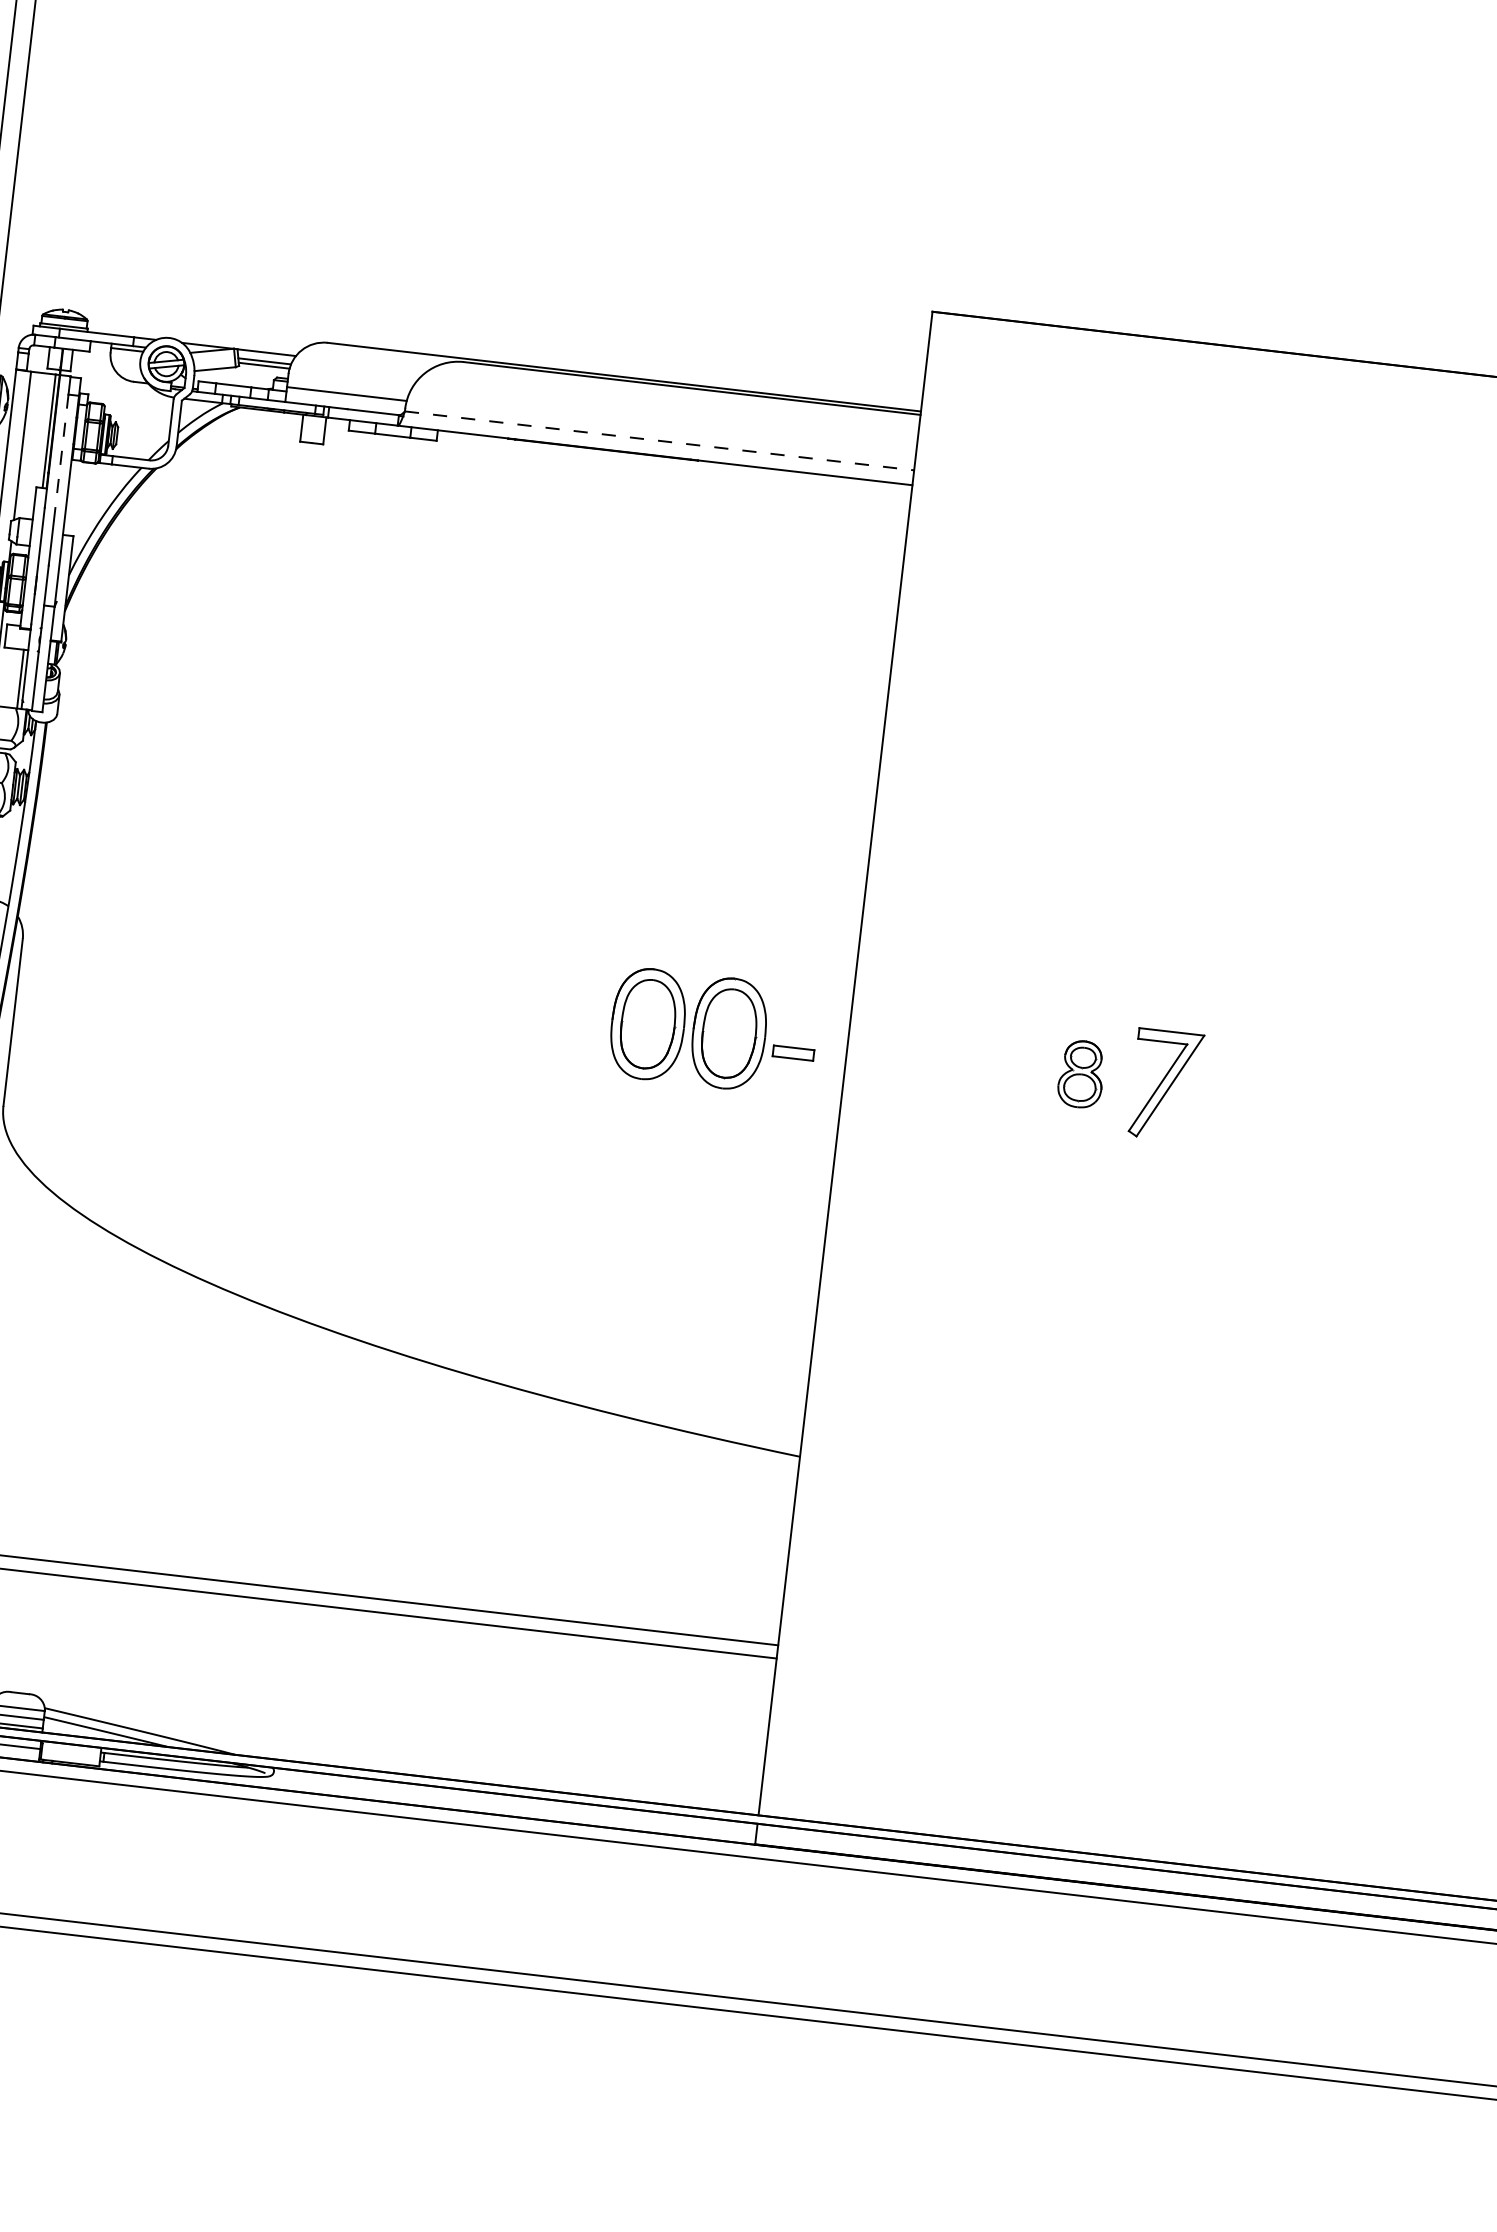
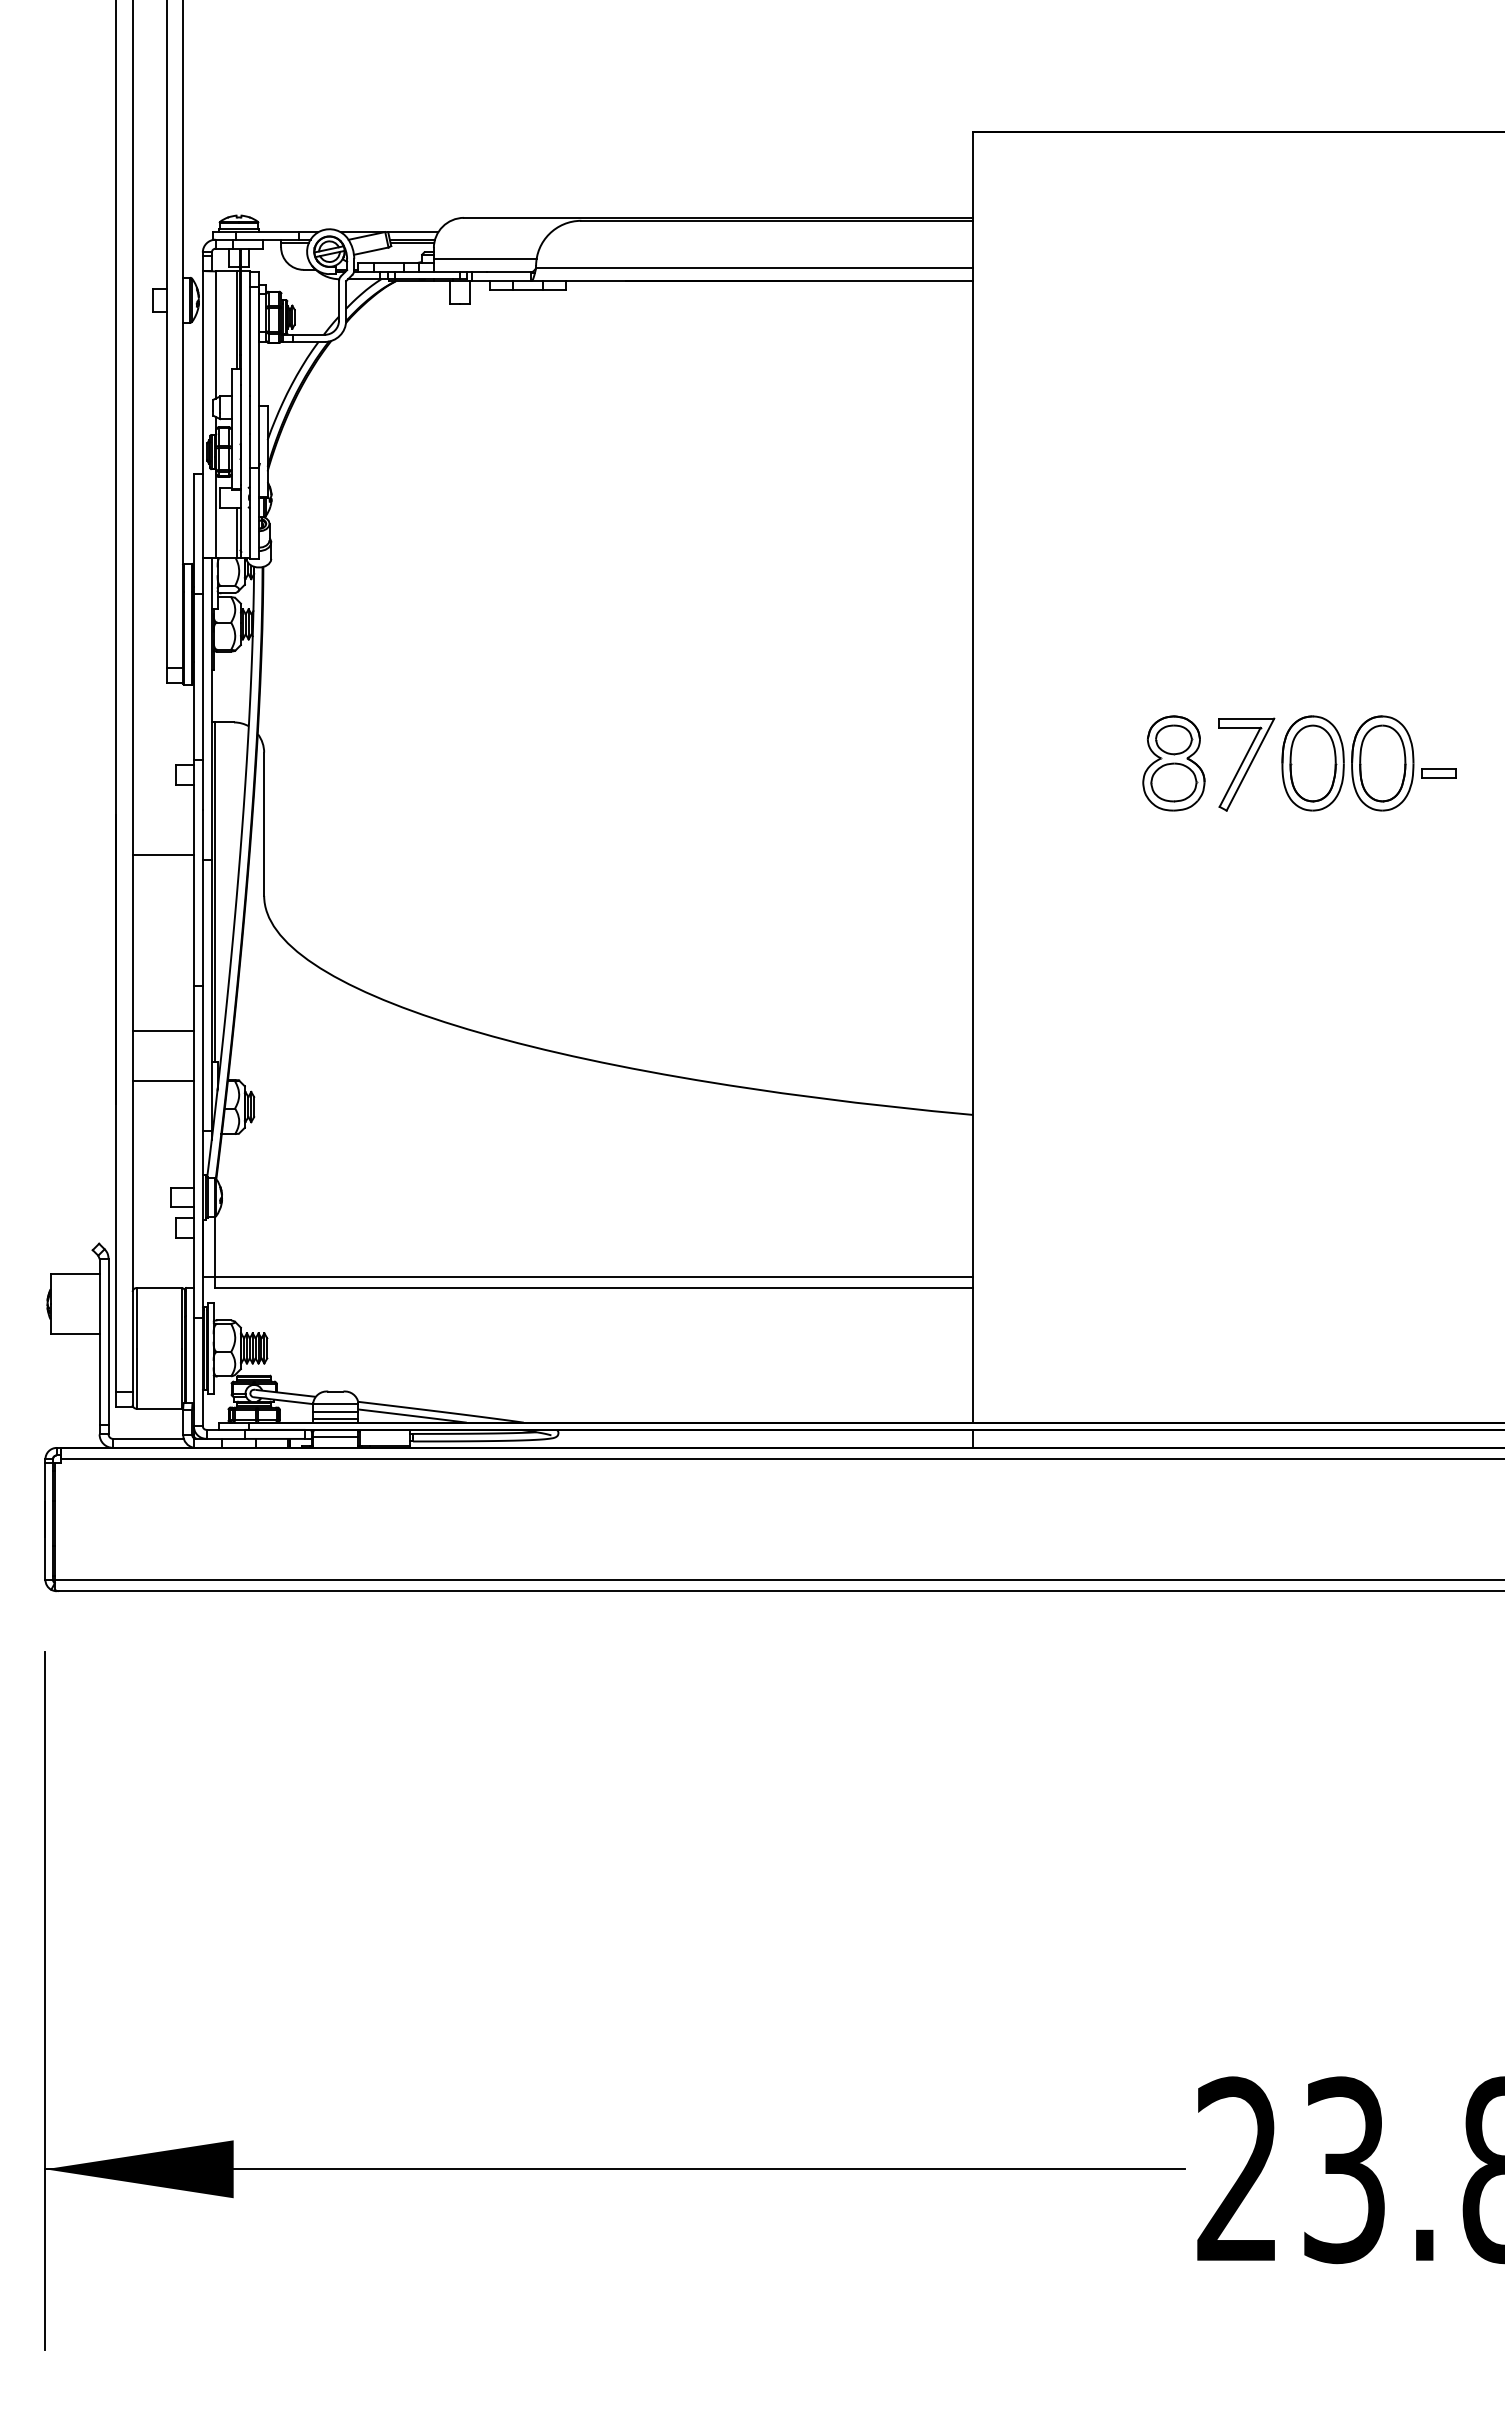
line: (659, 441) -> (754, 268), dashed -> solid
line: (61, 456) -> (249, 340), dashed -> solid
part: (712, 1031) -> (1368, 763), moved
part: (1080, 1074) -> (1173, 763), size x1.67

